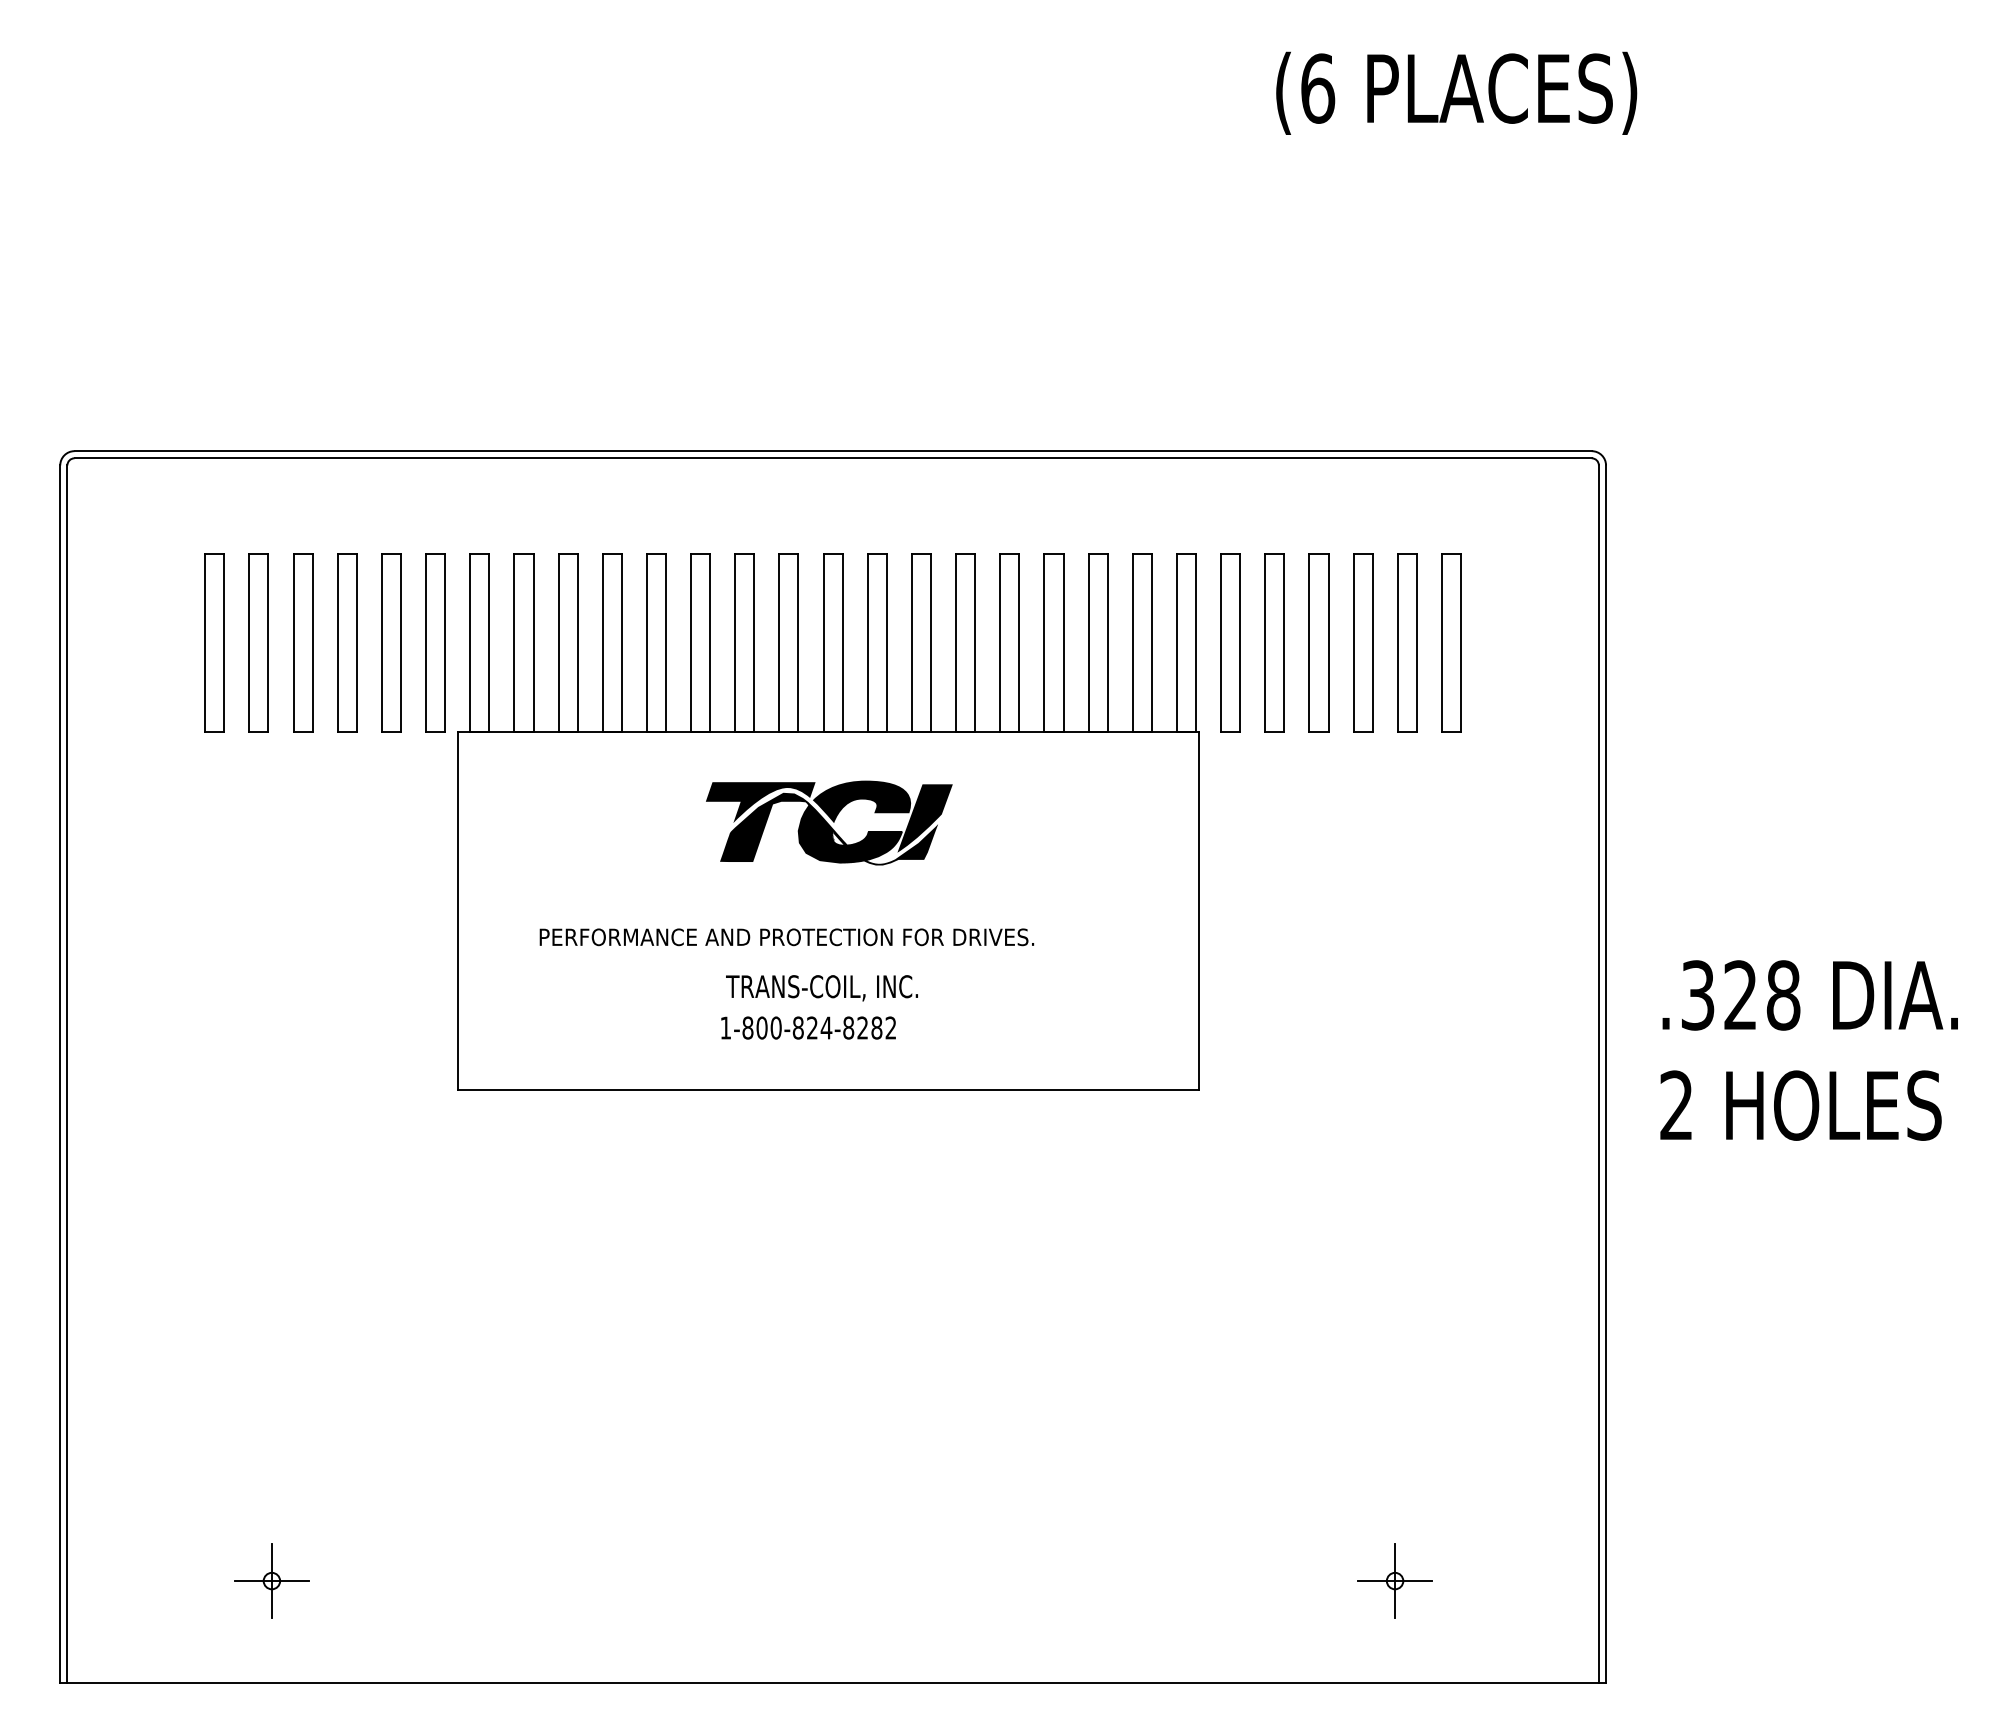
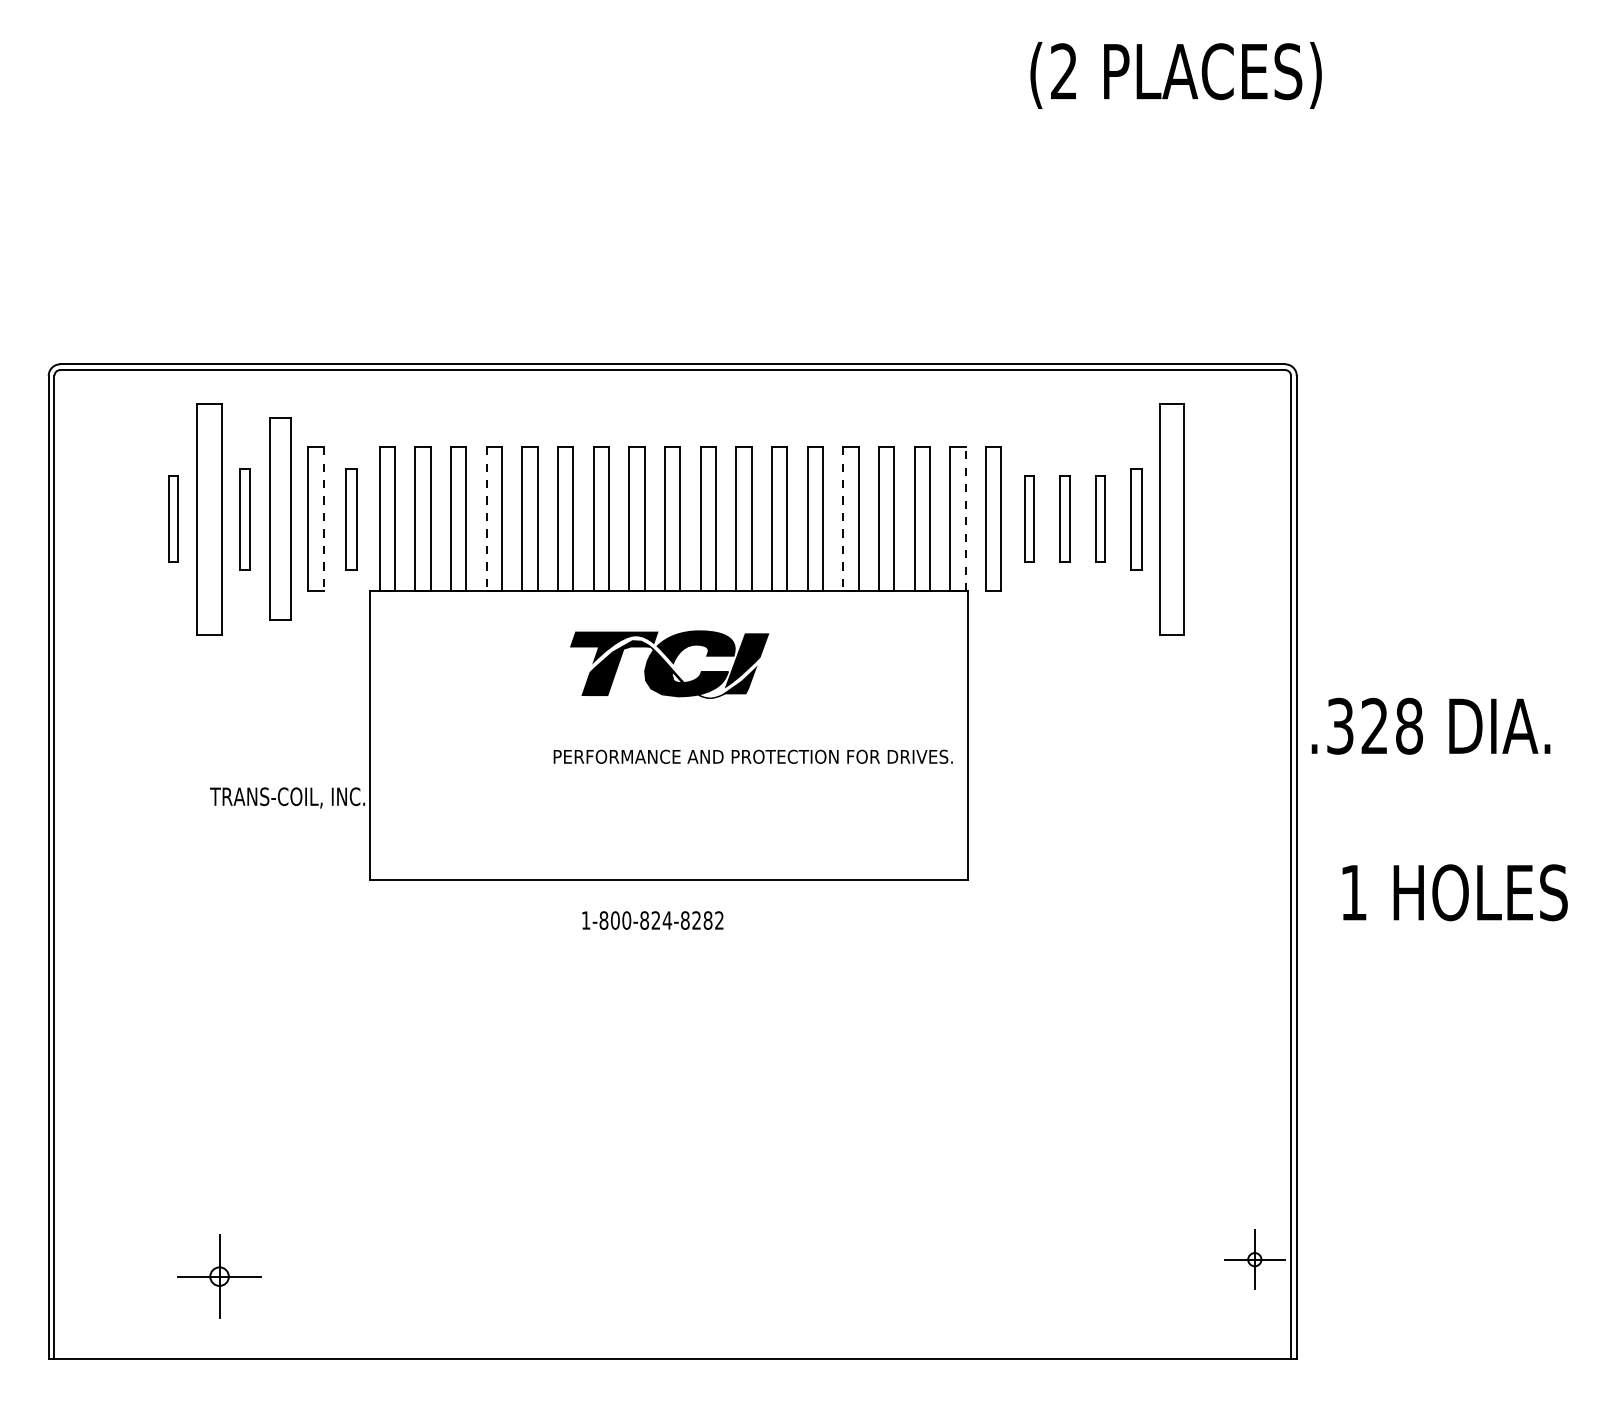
text: (1318, 88) -> (1064, 71), (6 -> (2
part: (214, 642) -> (173, 518), size x0.6
part: (258, 642) -> (208, 518), size x1.6
part: (303, 642) -> (245, 518), size x0.7
part: (347, 642) -> (280, 518), size x1.4
part: (435, 642) -> (351, 518), size x0.7
line: (1196, 642) -> (966, 518), solid -> dashed
part: (1274, 642) -> (1029, 518), size x0.6
part: (1318, 642) -> (1064, 518), size x0.6
part: (1363, 642) -> (1100, 518), size x0.6
part: (1407, 642) -> (1136, 518), size x0.7
part: (1451, 642) -> (1172, 518), size x1.6
line: (400, 643) -> (323, 519), solid -> dashed
line: (602, 643) -> (486, 519), solid -> dashed
line: (1044, 643) -> (843, 519), solid -> dashed
text: (786, 937) -> (752, 757), moved
text: (821, 988) -> (287, 798), moved
text: (1809, 995) -> (1430, 726), moved
text: (808, 1027) -> (652, 920), moved
text: (1675, 1104) -> (1352, 891), 2 -> 1
part: (271, 1580) -> (219, 1276), size x1.4
part: (1394, 1580) -> (1254, 1259), moved

